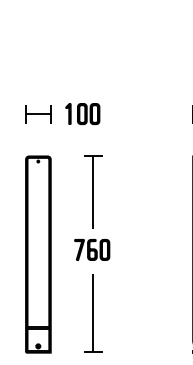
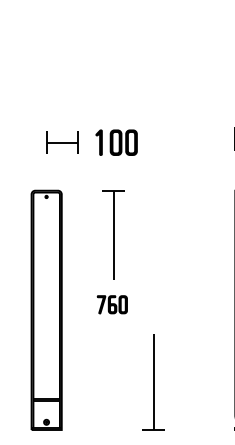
part: (62, 113) -> (91, 142), moved
part: (92, 249) -> (112, 304), size x0.7
part: (93, 313) -> (154, 382), moved

